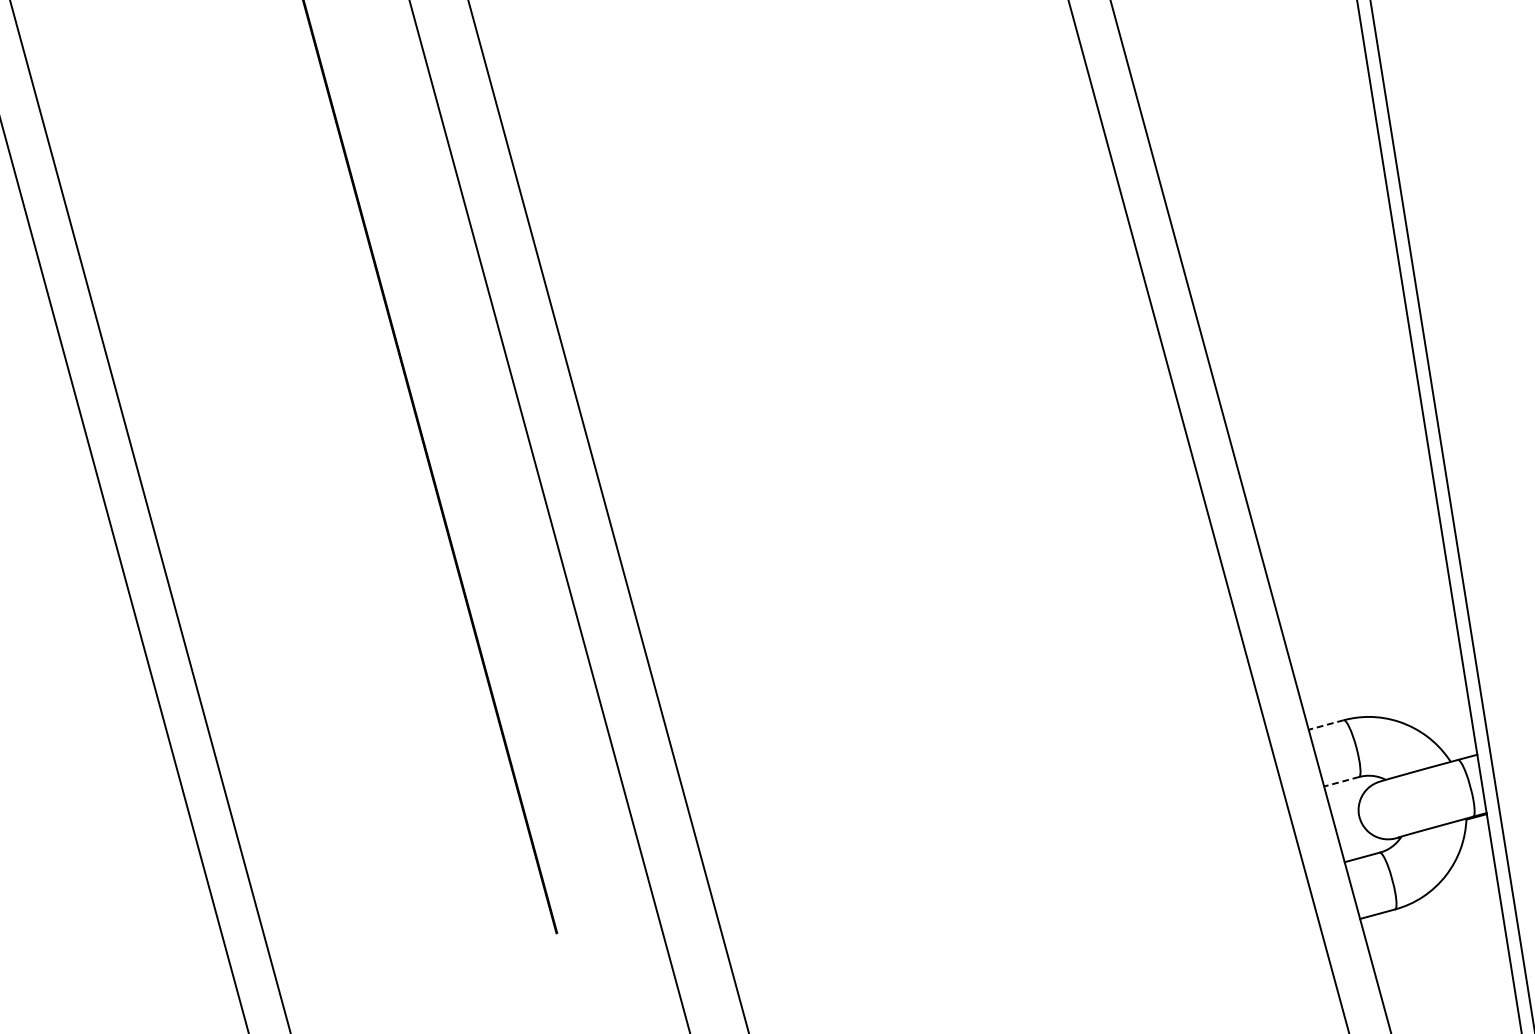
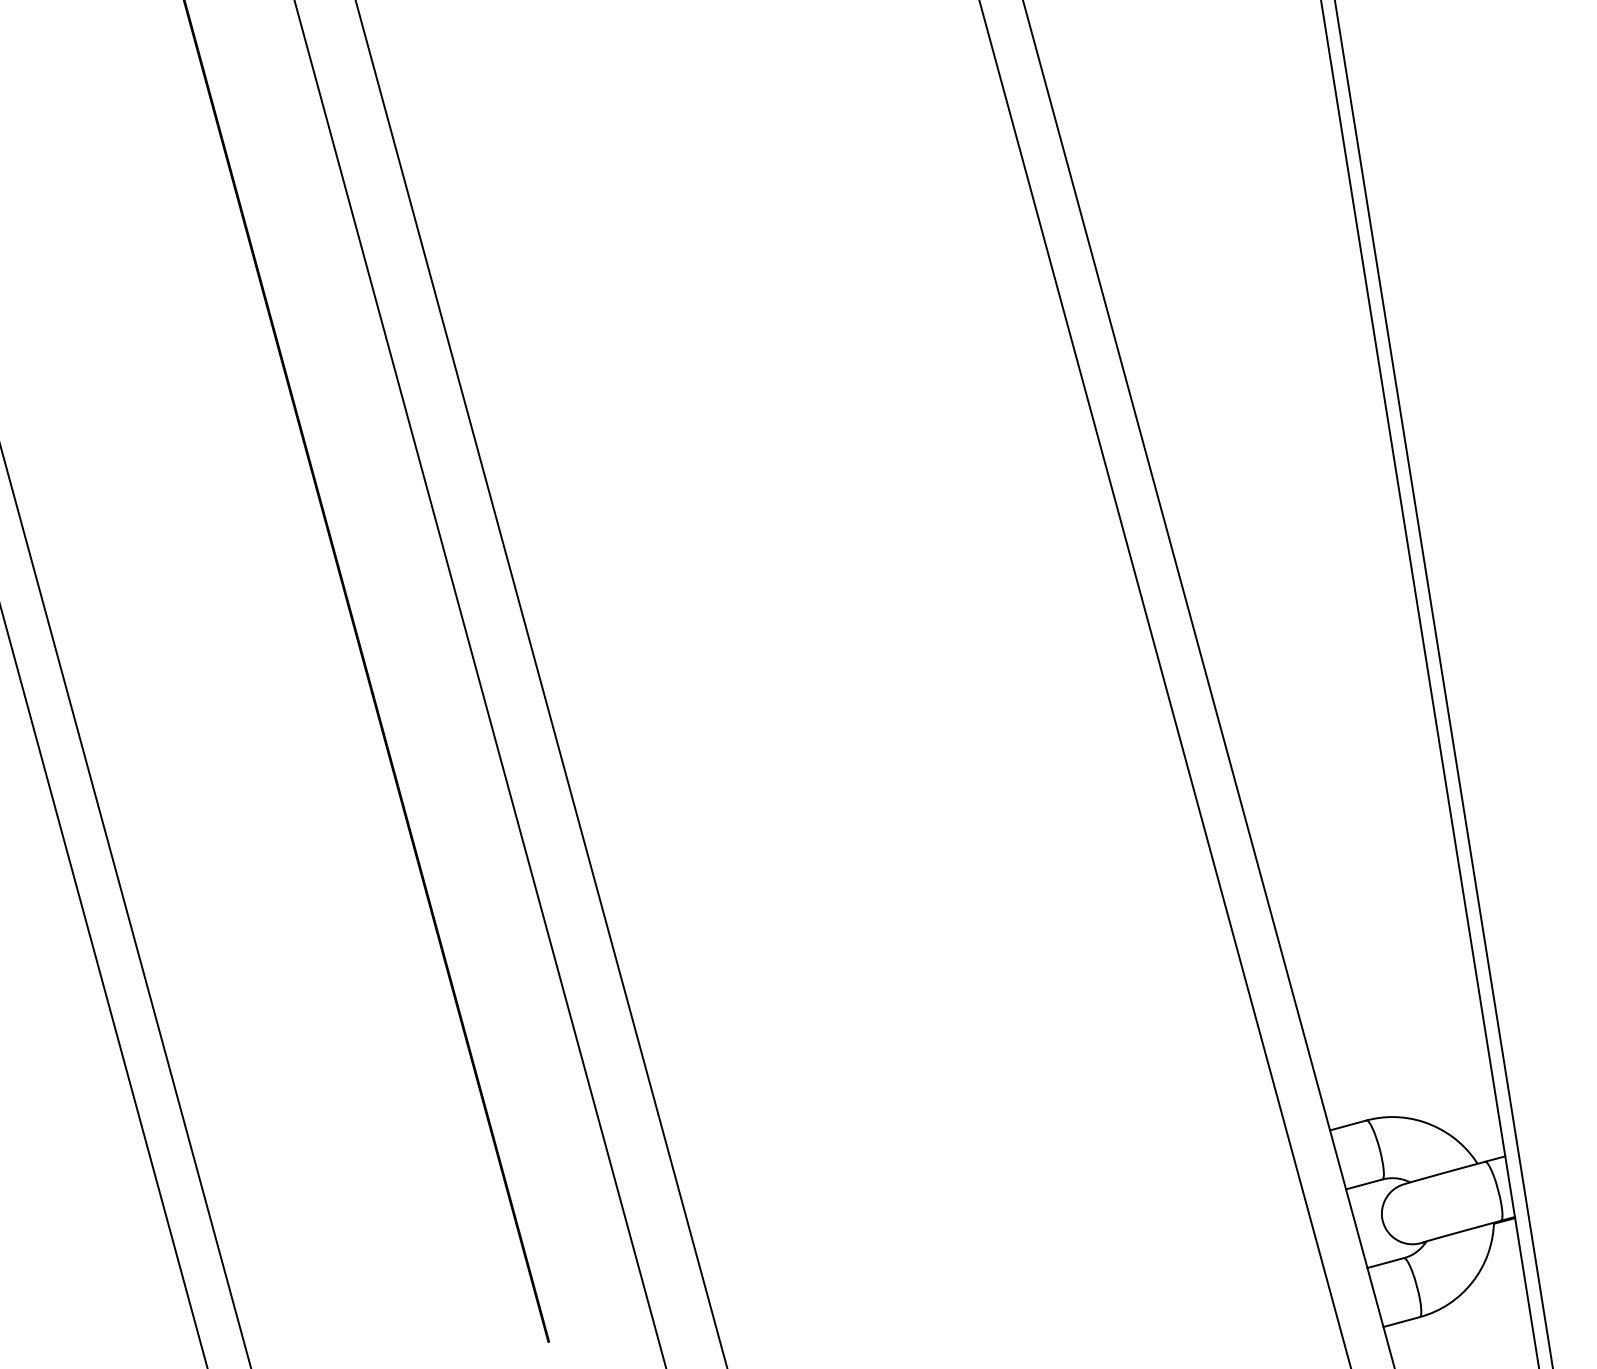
line: (1326, 725) -> (1348, 1125), dashed -> solid
line: (1341, 781) -> (1364, 1184), dashed -> solid

